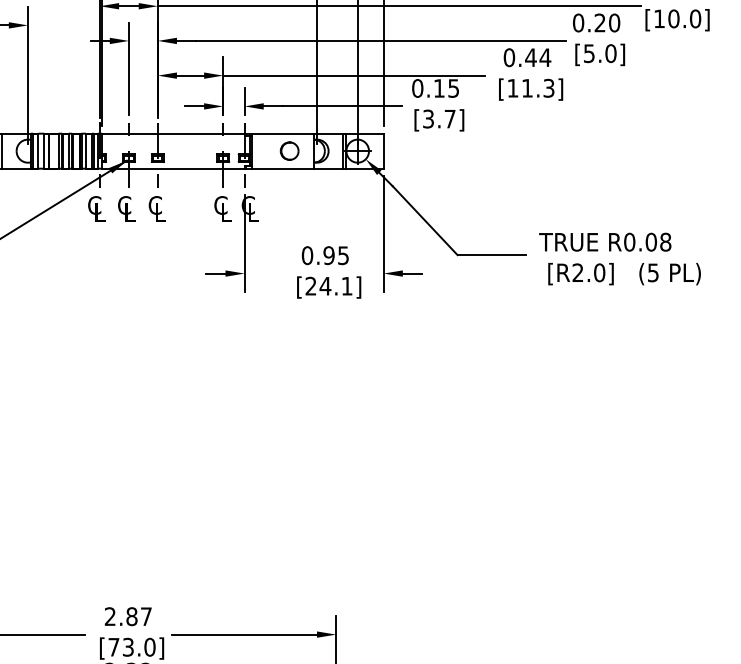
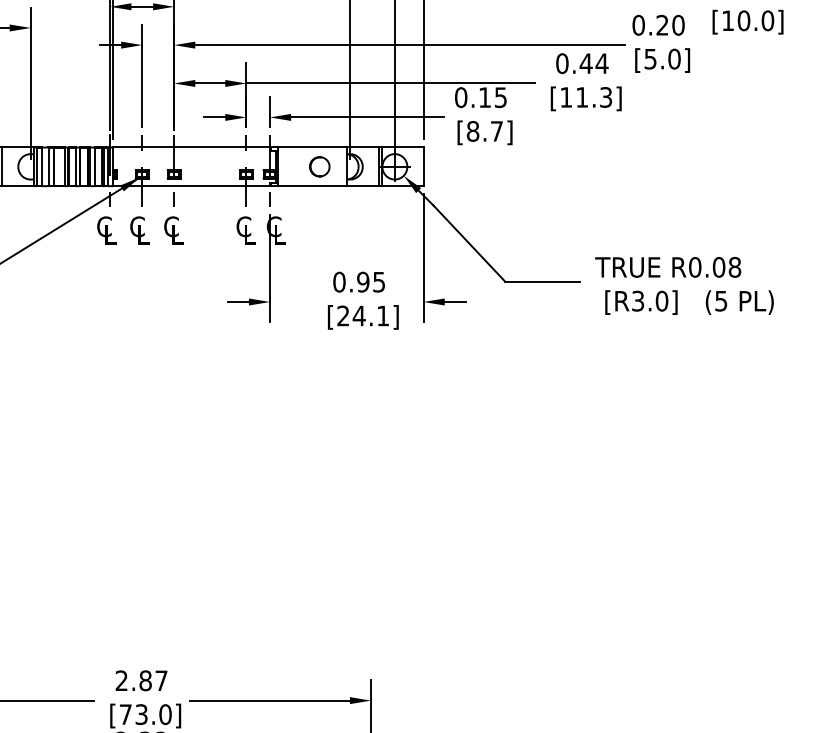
line: (399, 5) -> (441, 6), removed
text: (428, 119) -> (473, 131), [3.7] -> [8.7]
text: (578, 273) -> (638, 301), [R2.0] -> [R3.0]

